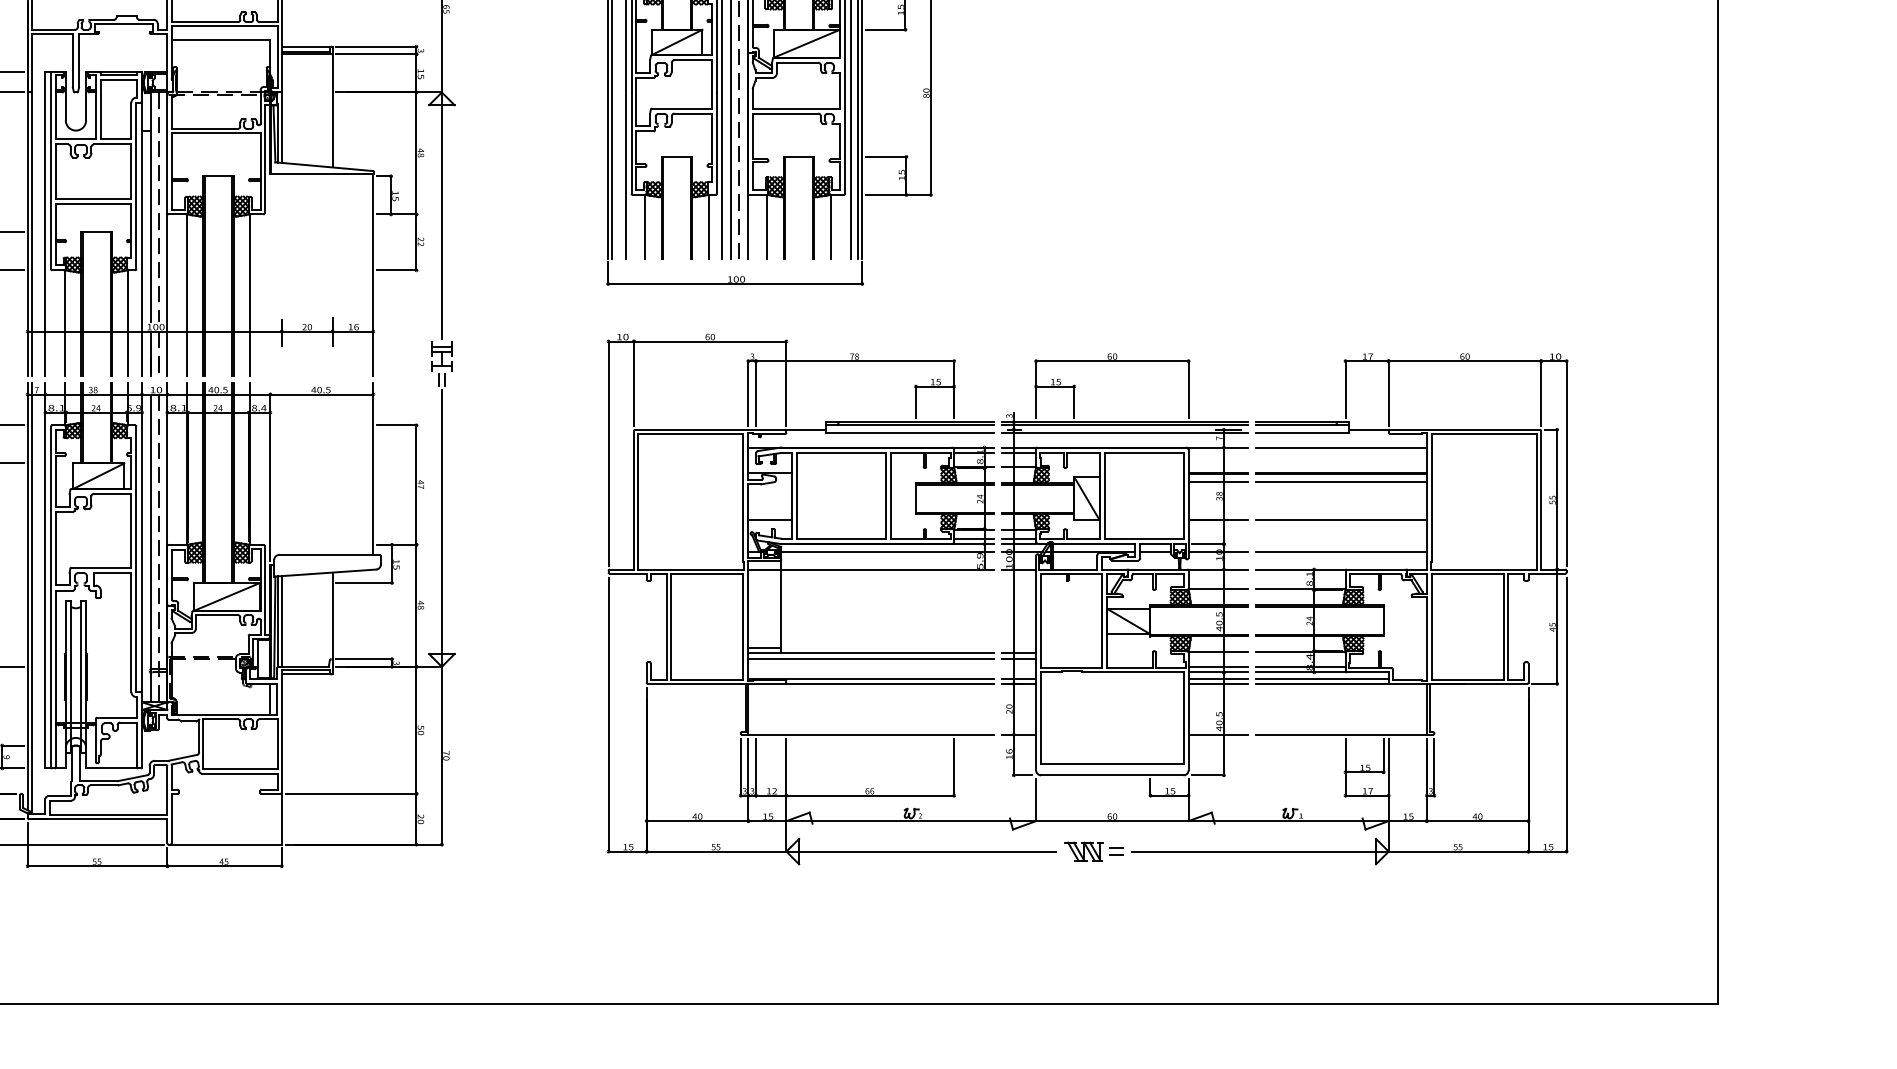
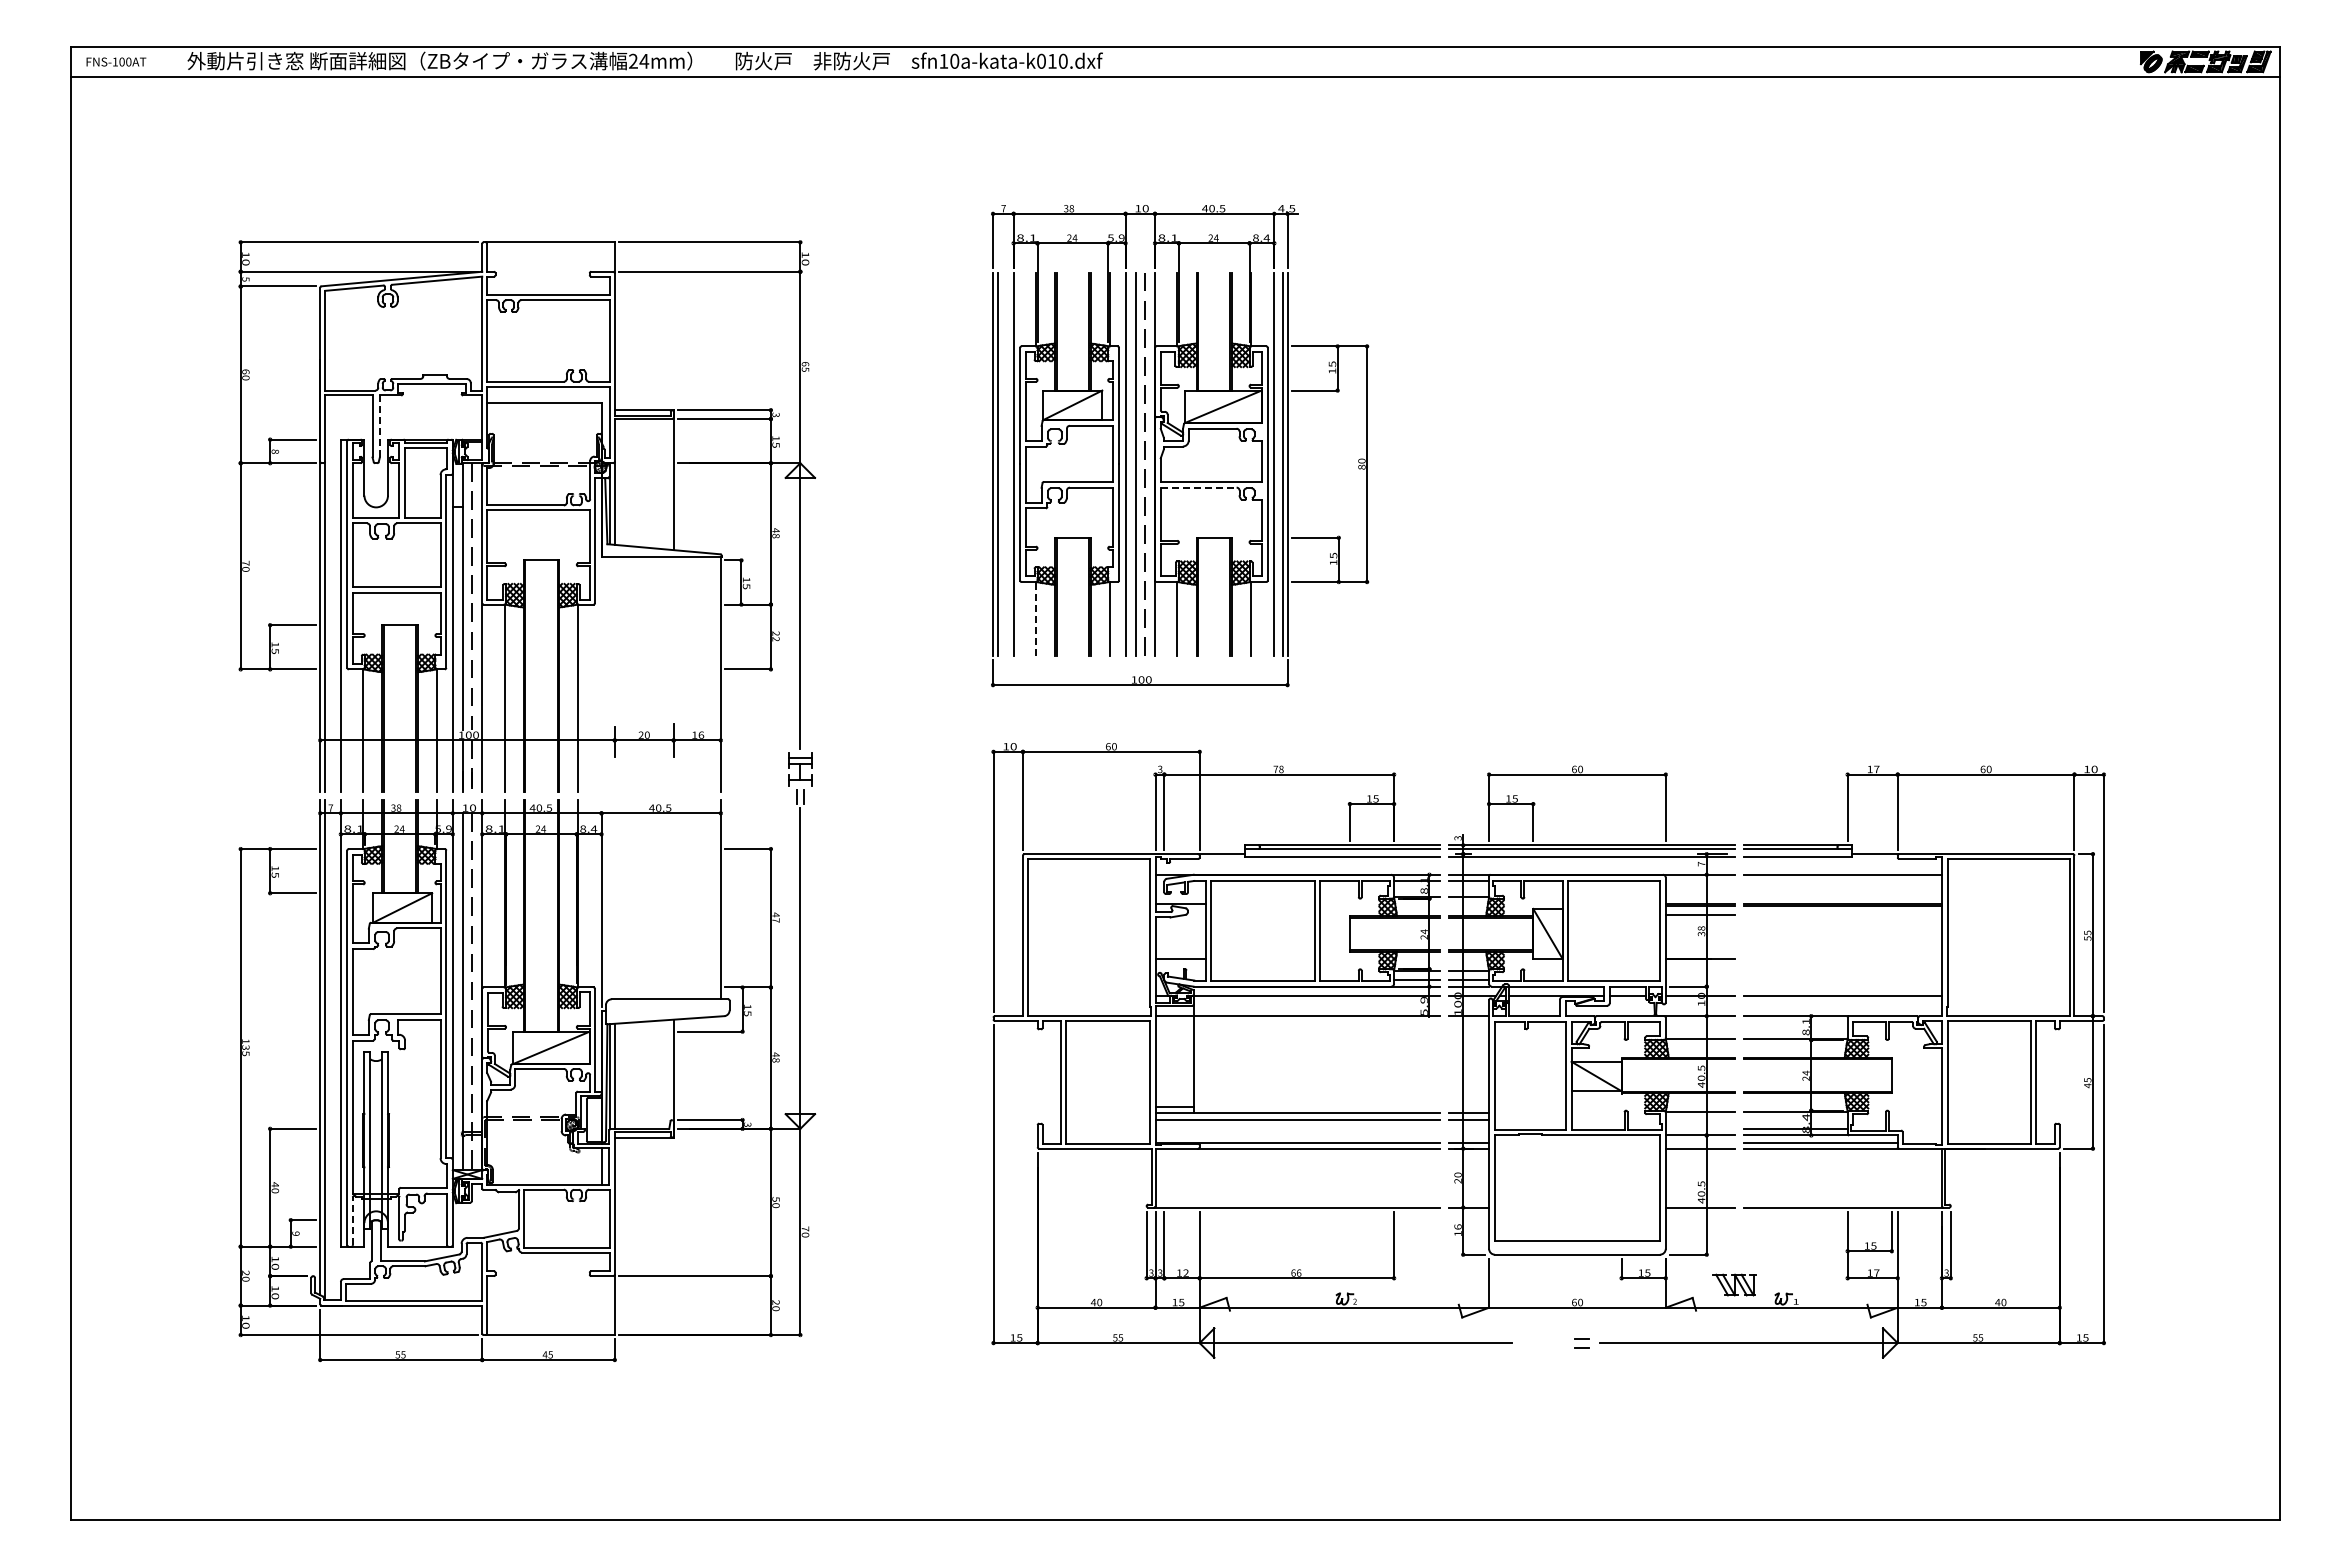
line: (78, 60) -> (379, 426), solid -> dashed
line: (785, 113) -> (1198, 487), solid -> dashed
line: (645, 226) -> (1036, 618), solid -> dashed
line: (1341, 481) -> (1842, 914), removed
line: (1341, 519) -> (1842, 958), removed
line: (1218, 666) -> (1700, 1128), removed
line: (1218, 679) -> (1700, 1143), removed
line: (56, 745) -> (353, 1220), solid -> dashed
part: (1083, 851) -> (1734, 1284), moved

